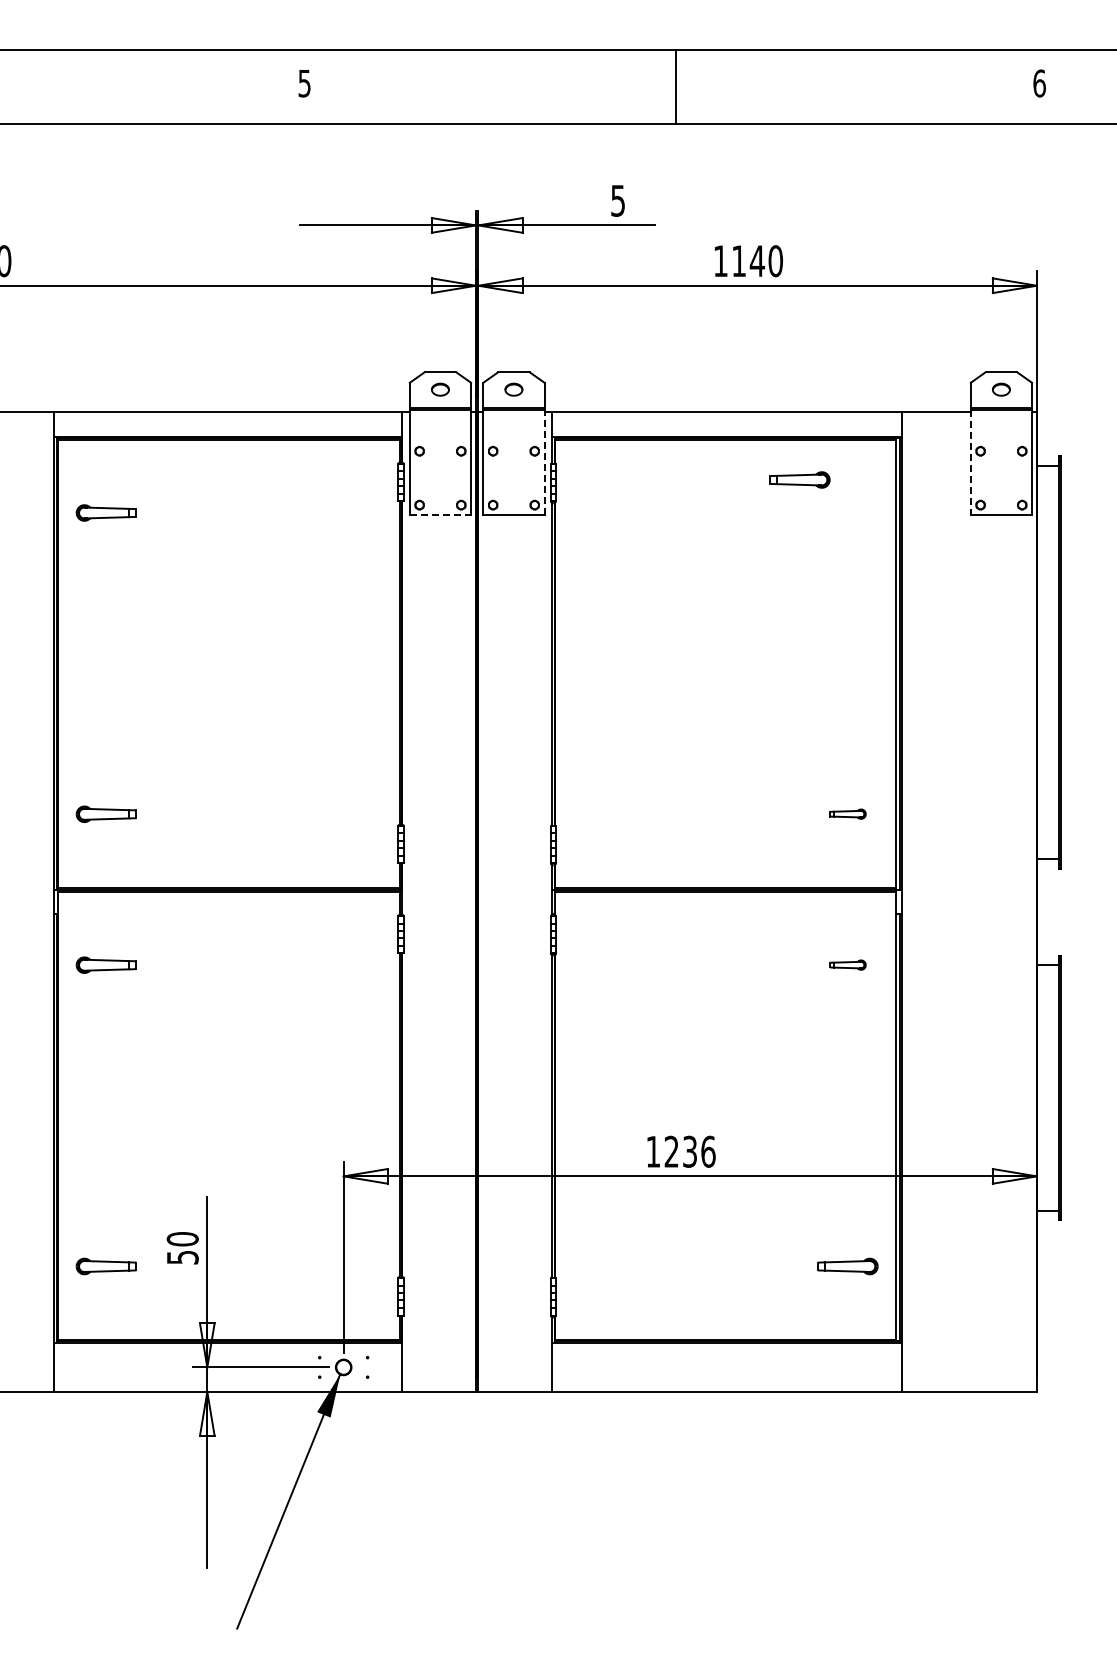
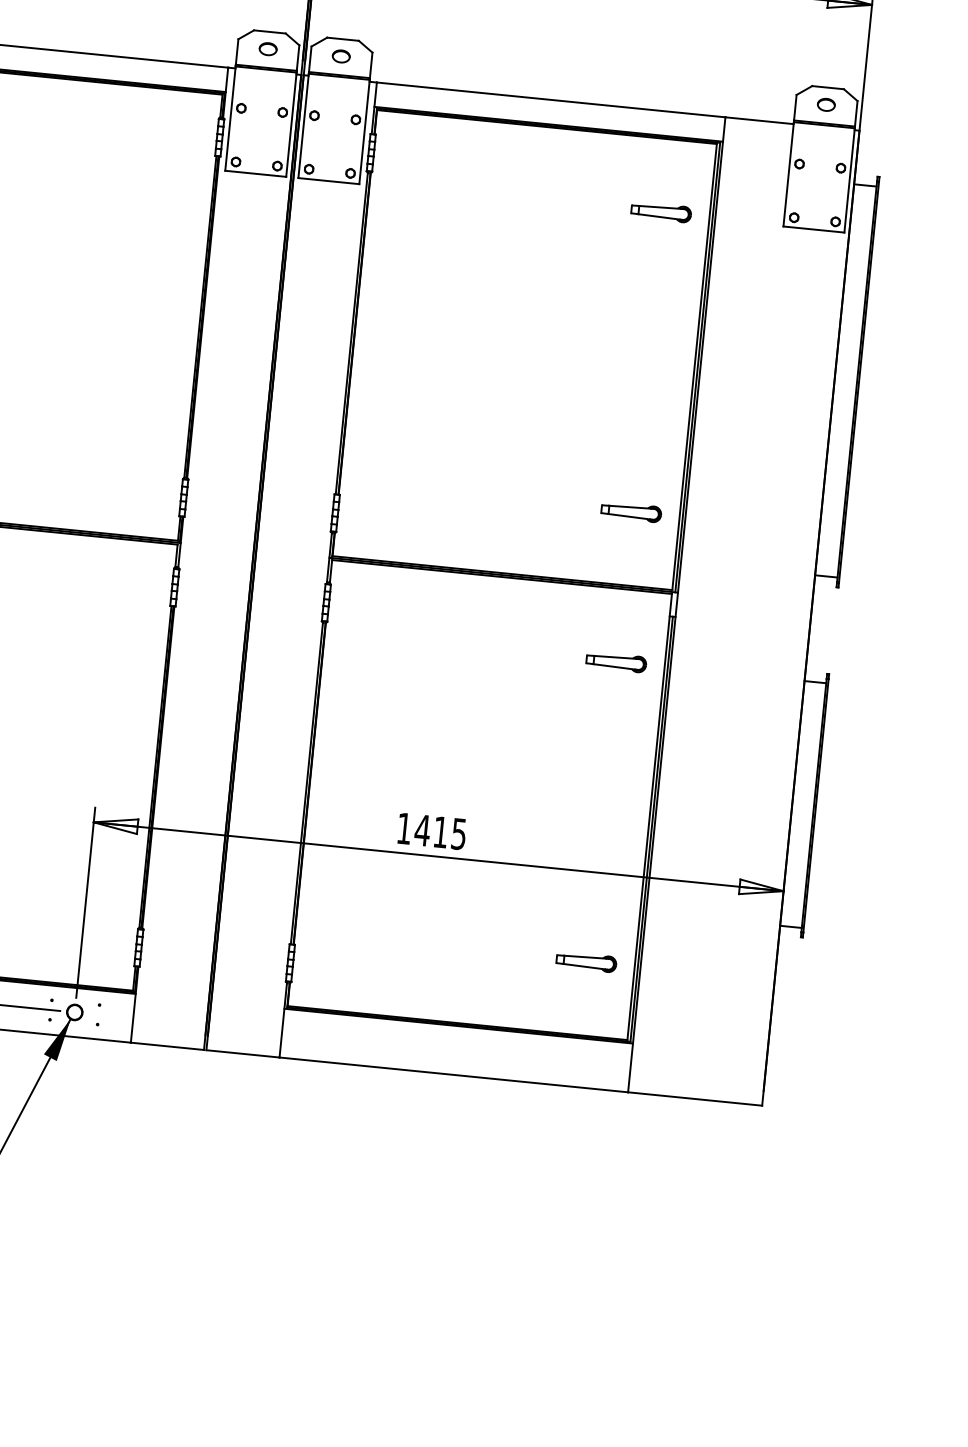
line: (544, 462) -> (364, 131), dashed -> solid
line: (970, 463) -> (788, 175), dashed -> solid
part: (799, 479) -> (661, 211), moved
line: (440, 514) -> (255, 173), dashed -> solid
part: (847, 813) -> (631, 511), size x1.67
part: (847, 964) -> (616, 661), size x1.67
text: (689, 1151) -> (440, 831), 1236 -> 1415

